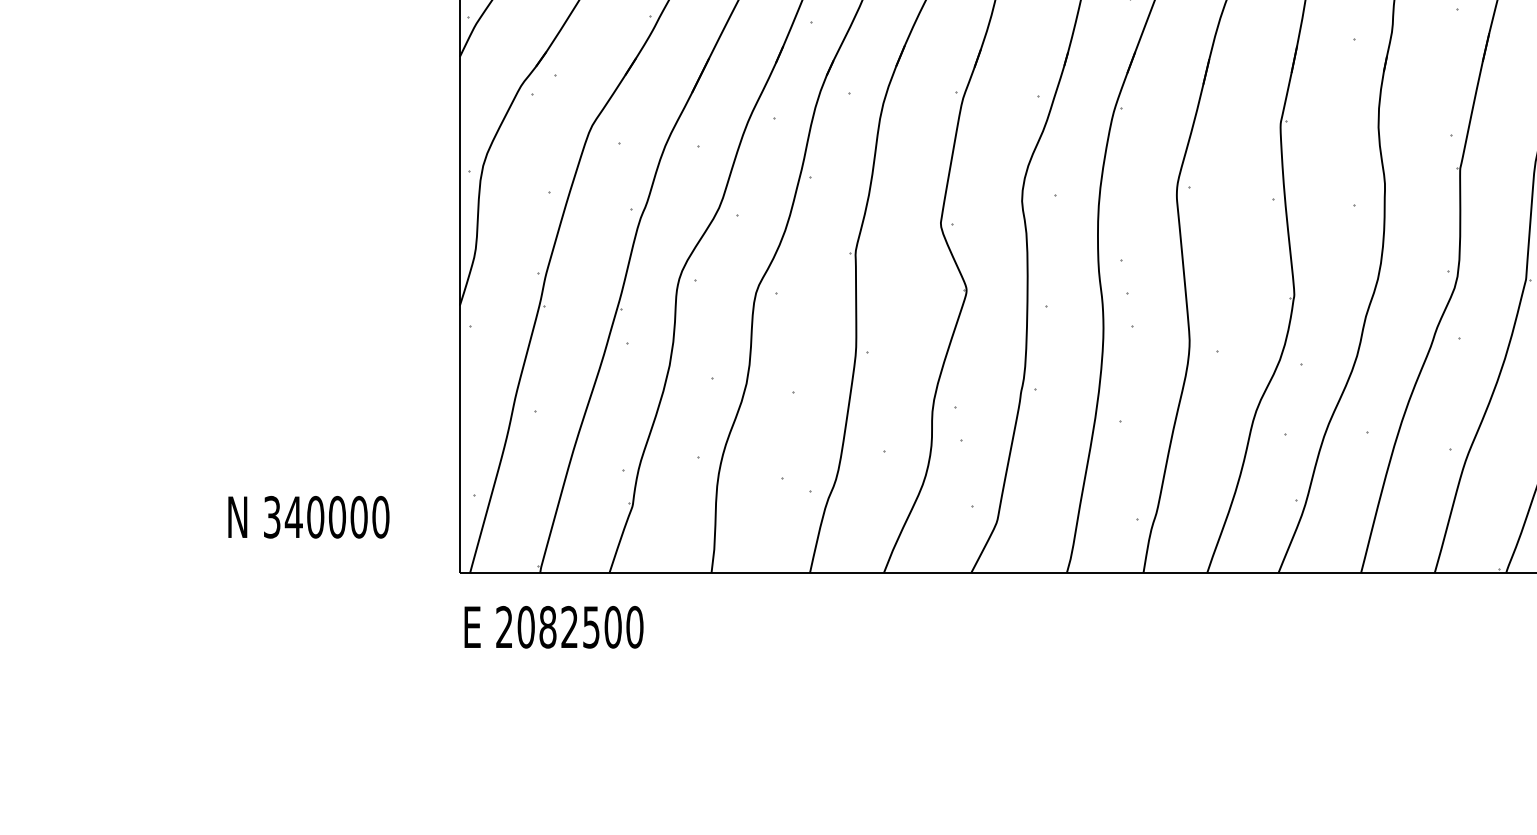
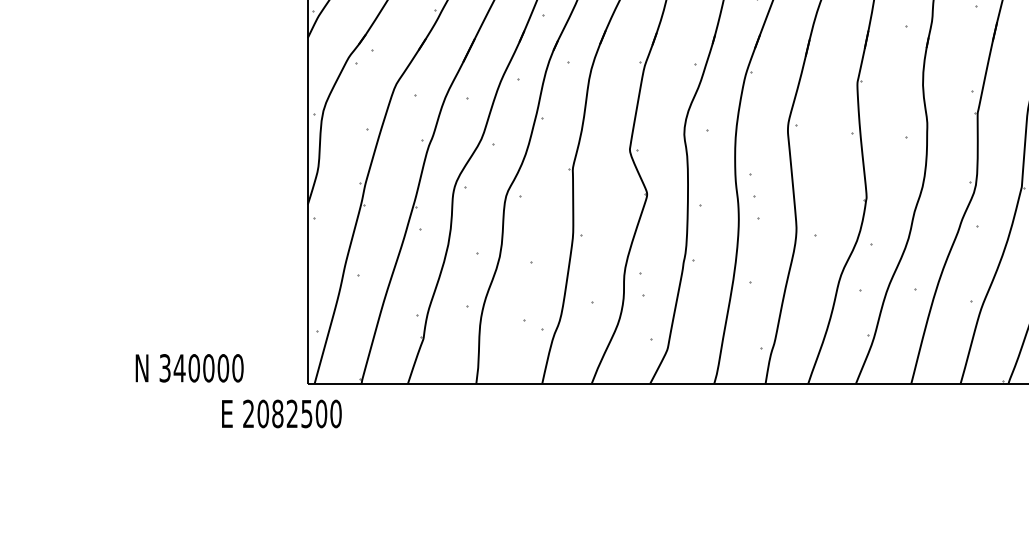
text: (308, 517) -> (189, 368), moved
text: (553, 626) -> (281, 413), moved

